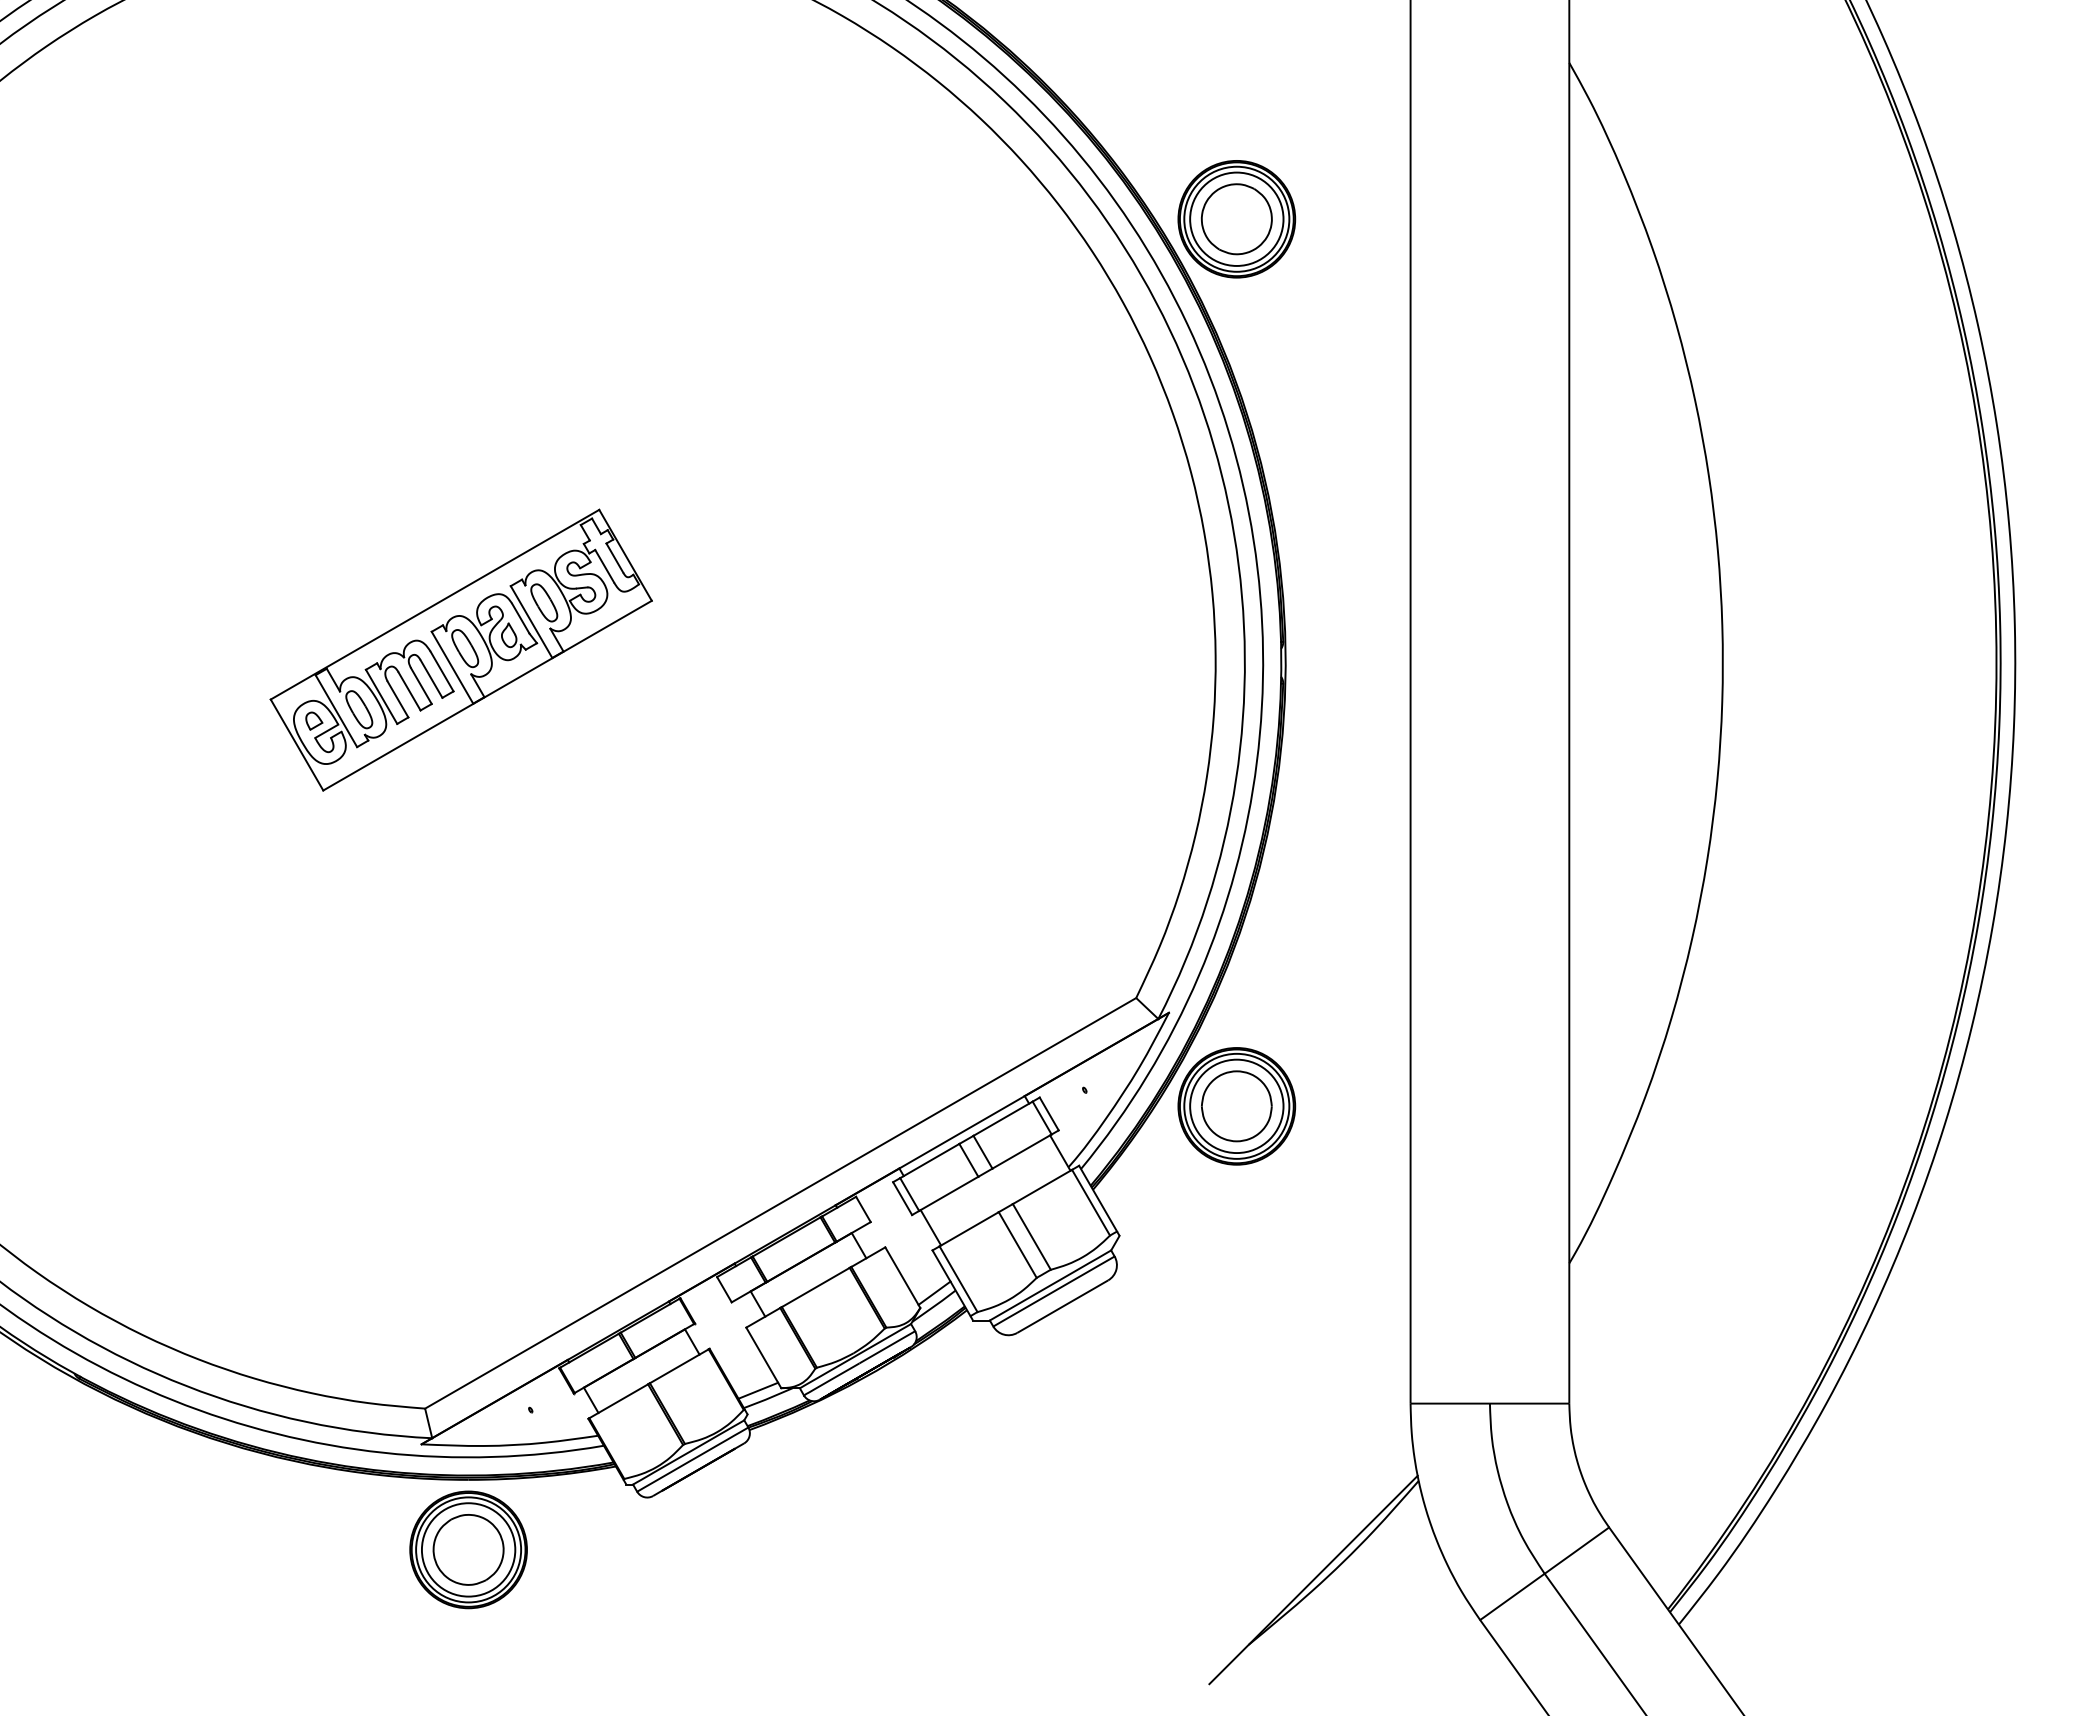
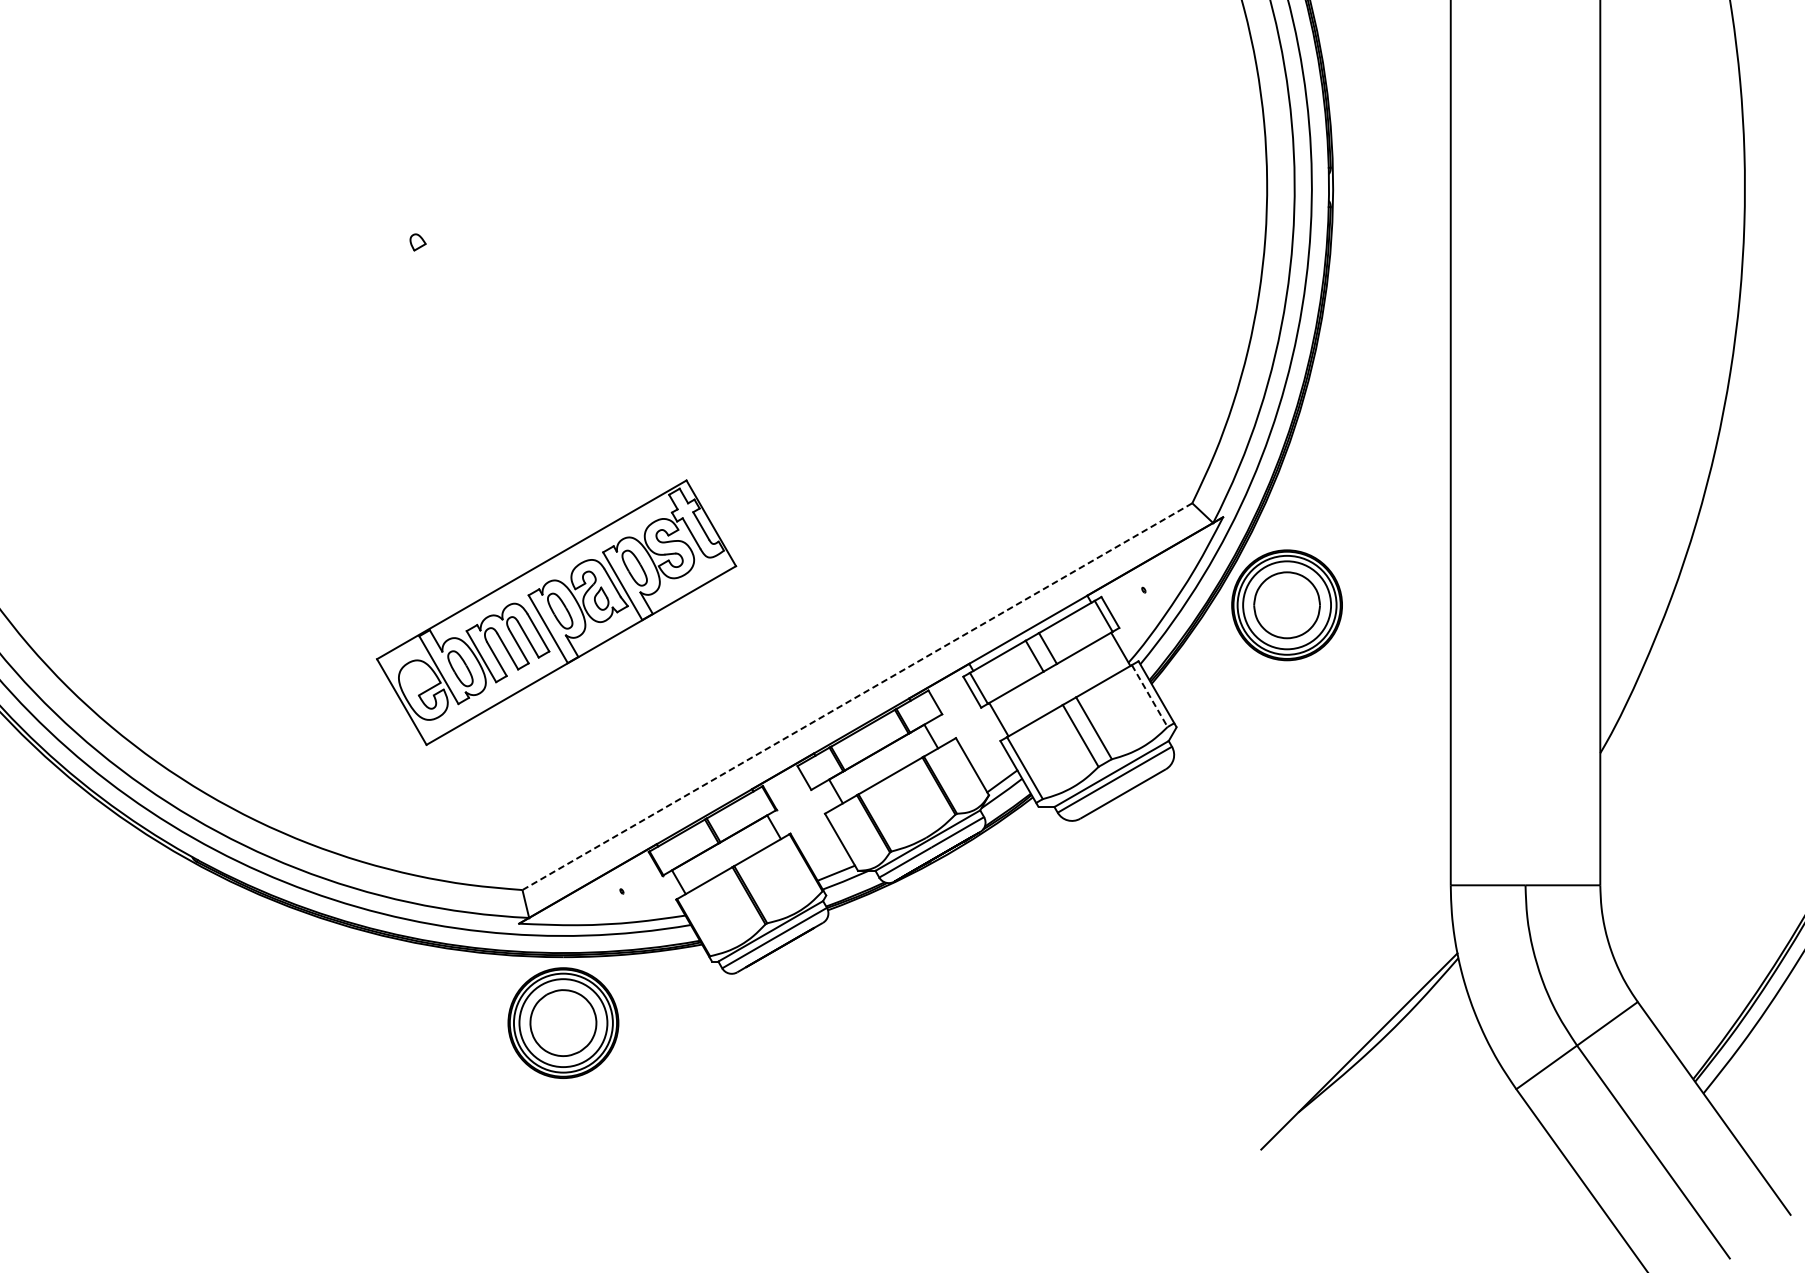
part: (460, 649) -> (555, 612), moved
line: (1091, 1202) -> (1150, 695), solid -> dashed
line: (780, 1203) -> (857, 696), solid -> dashed

